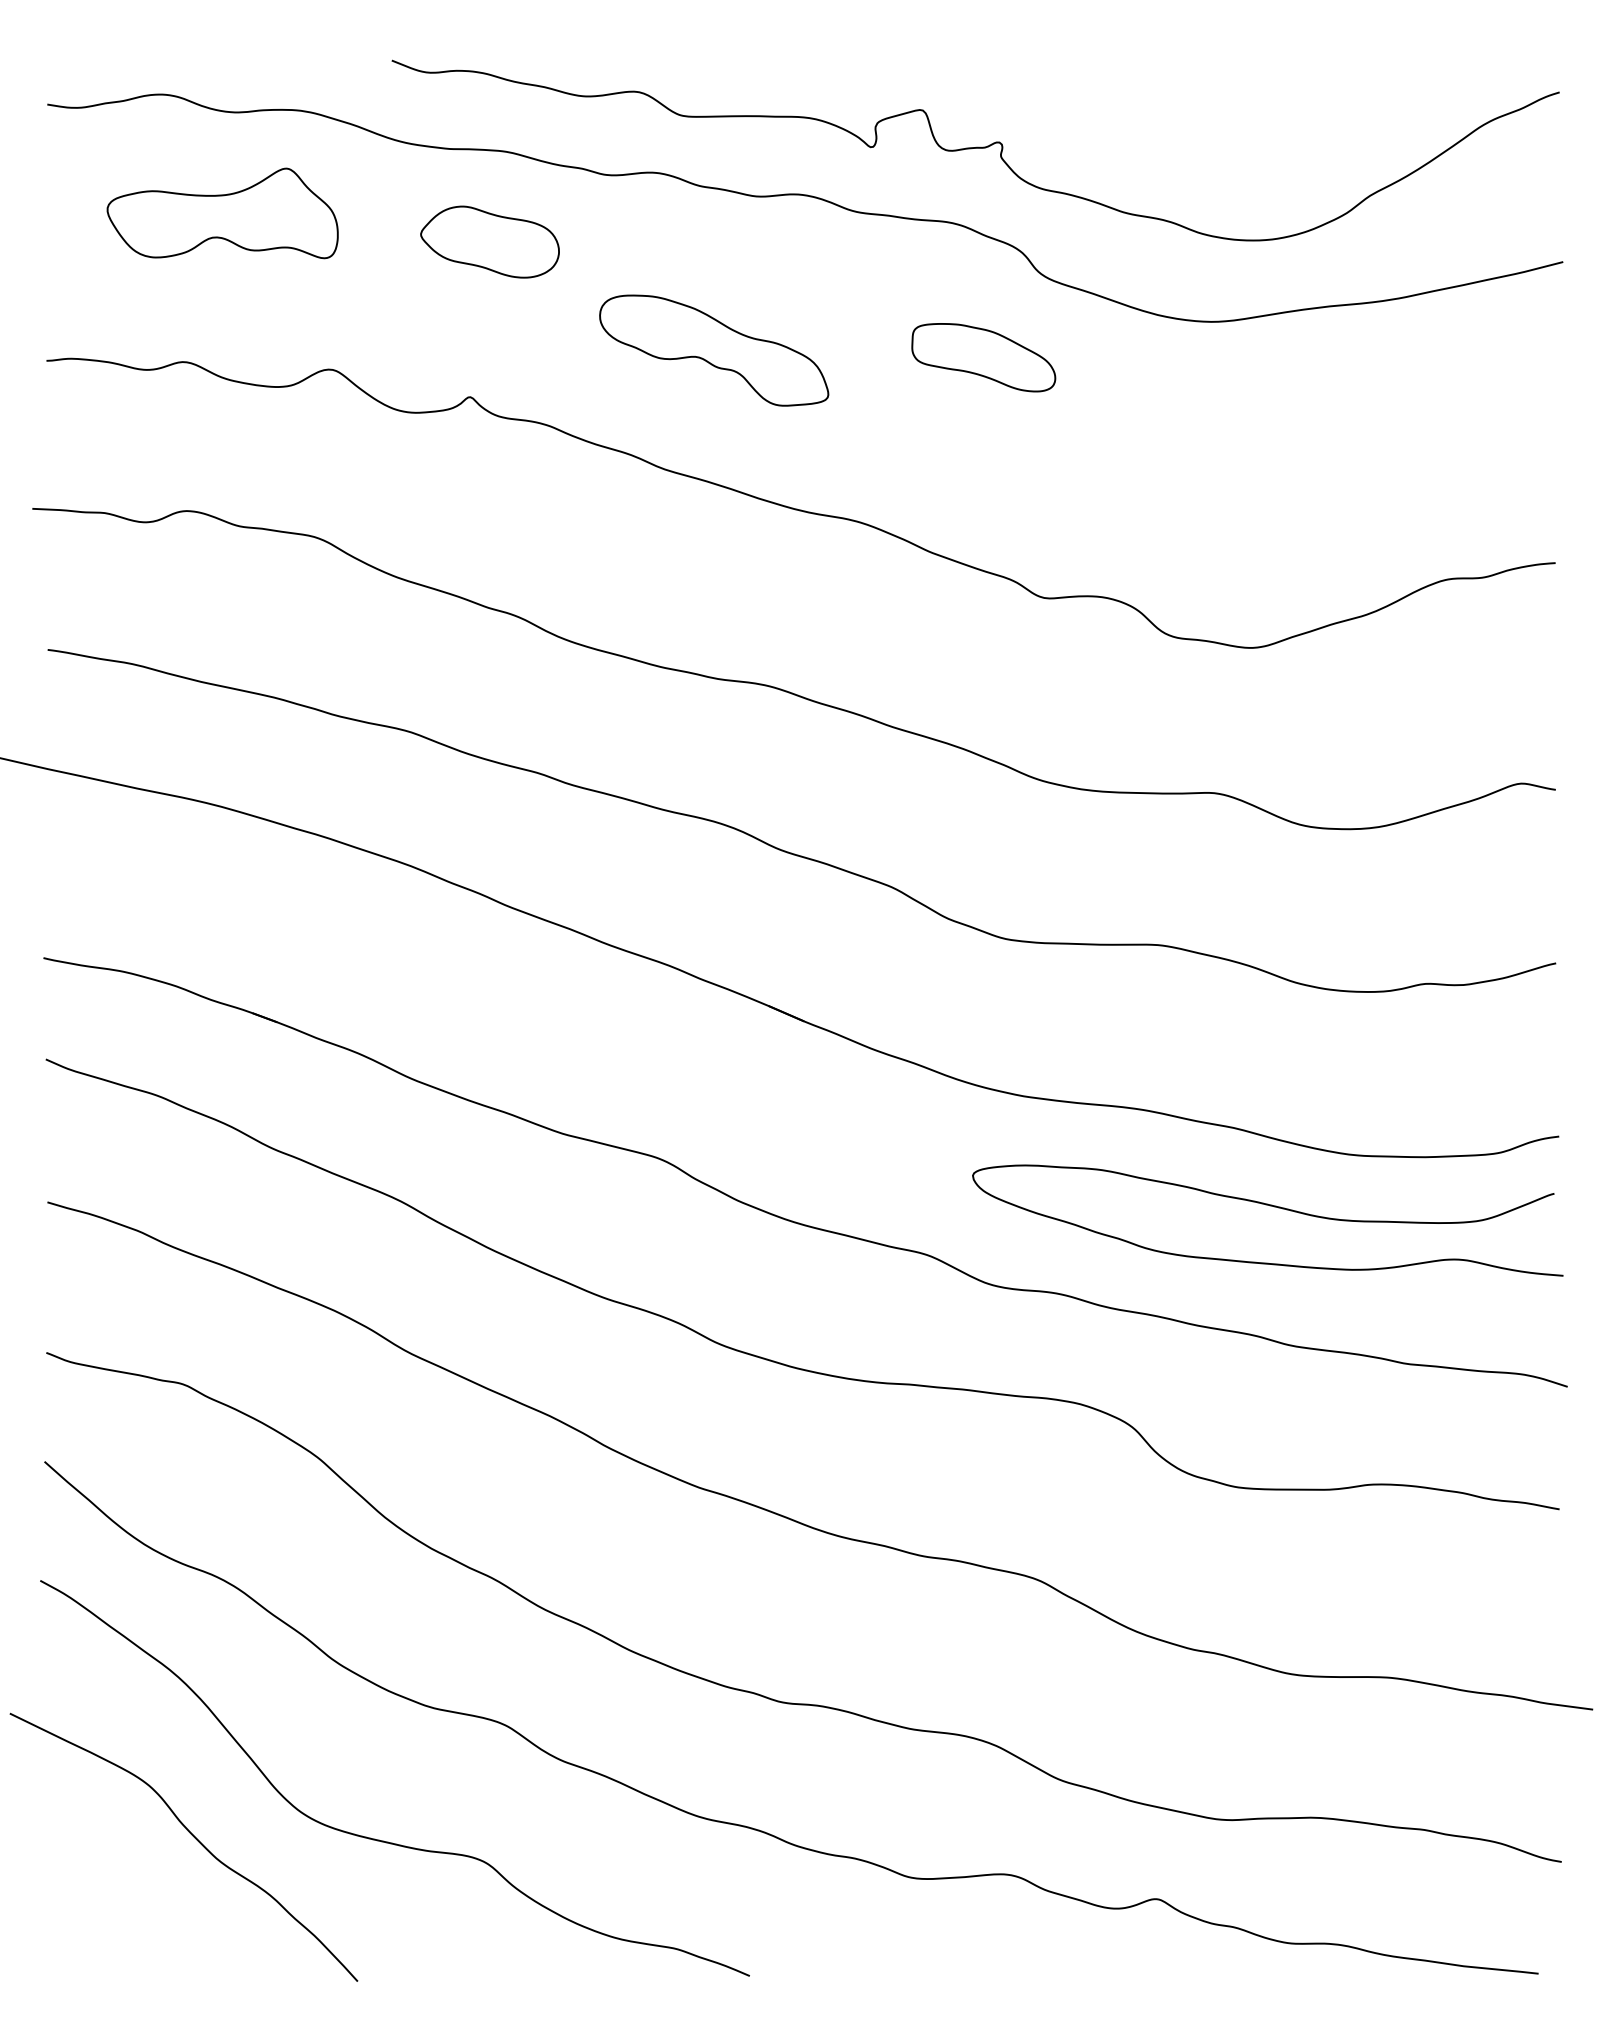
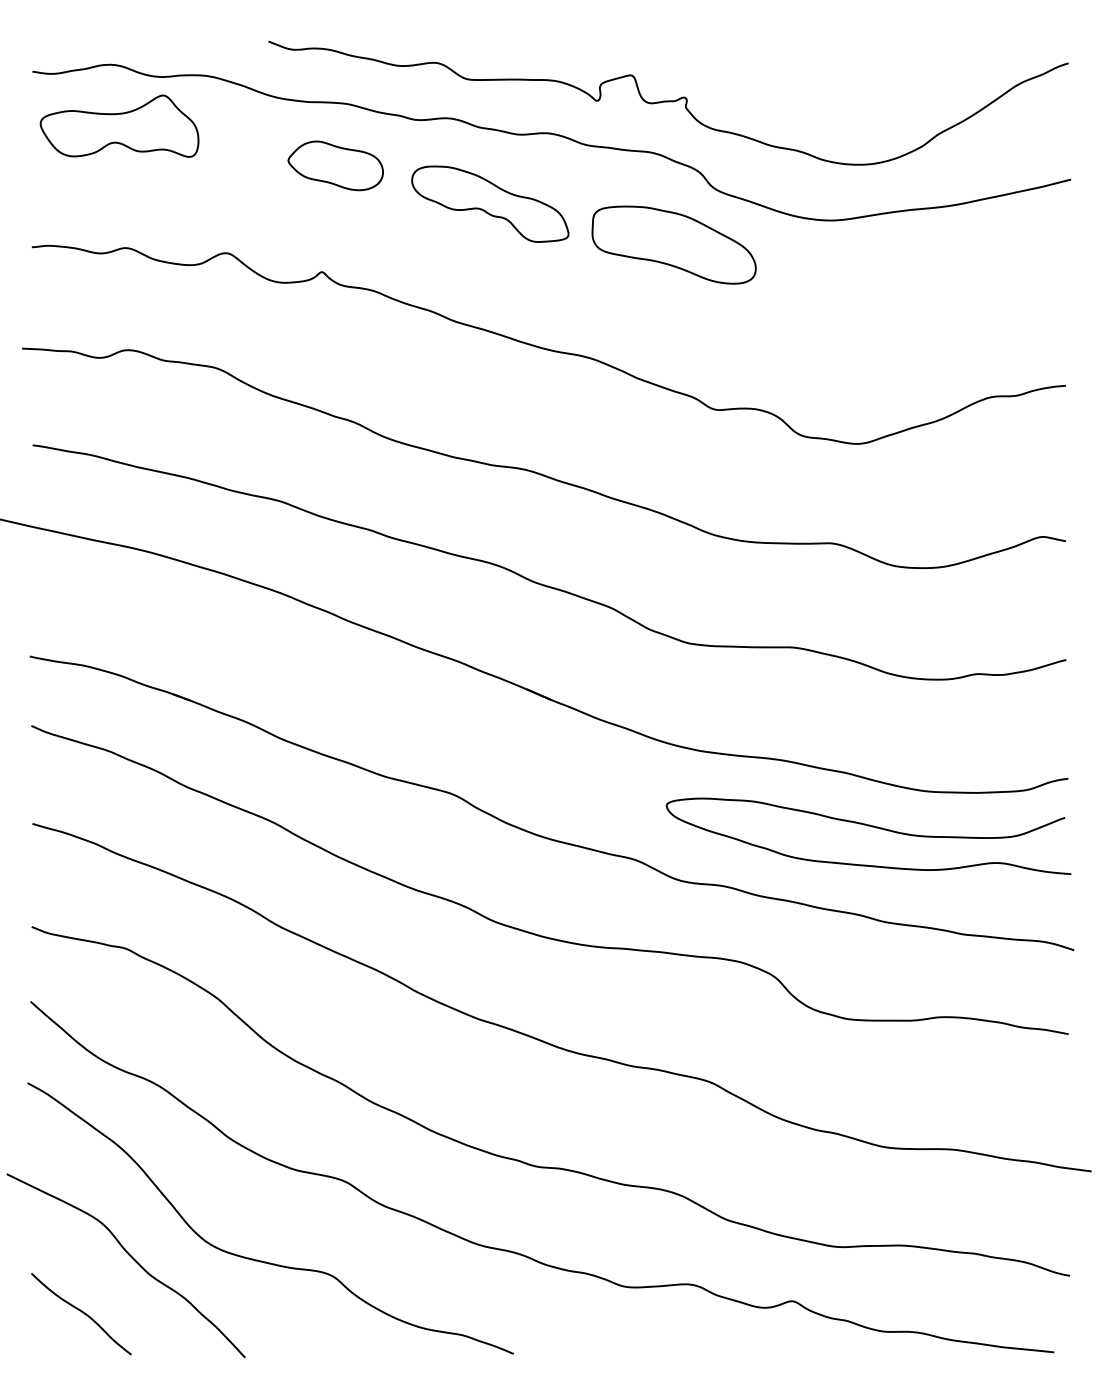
part: (222, 212) -> (119, 125), moved
part: (714, 349) -> (490, 203), moved
part: (982, 356) -> (673, 244), size x1.67
curve: (120, 1916) -> (82, 1313), added

